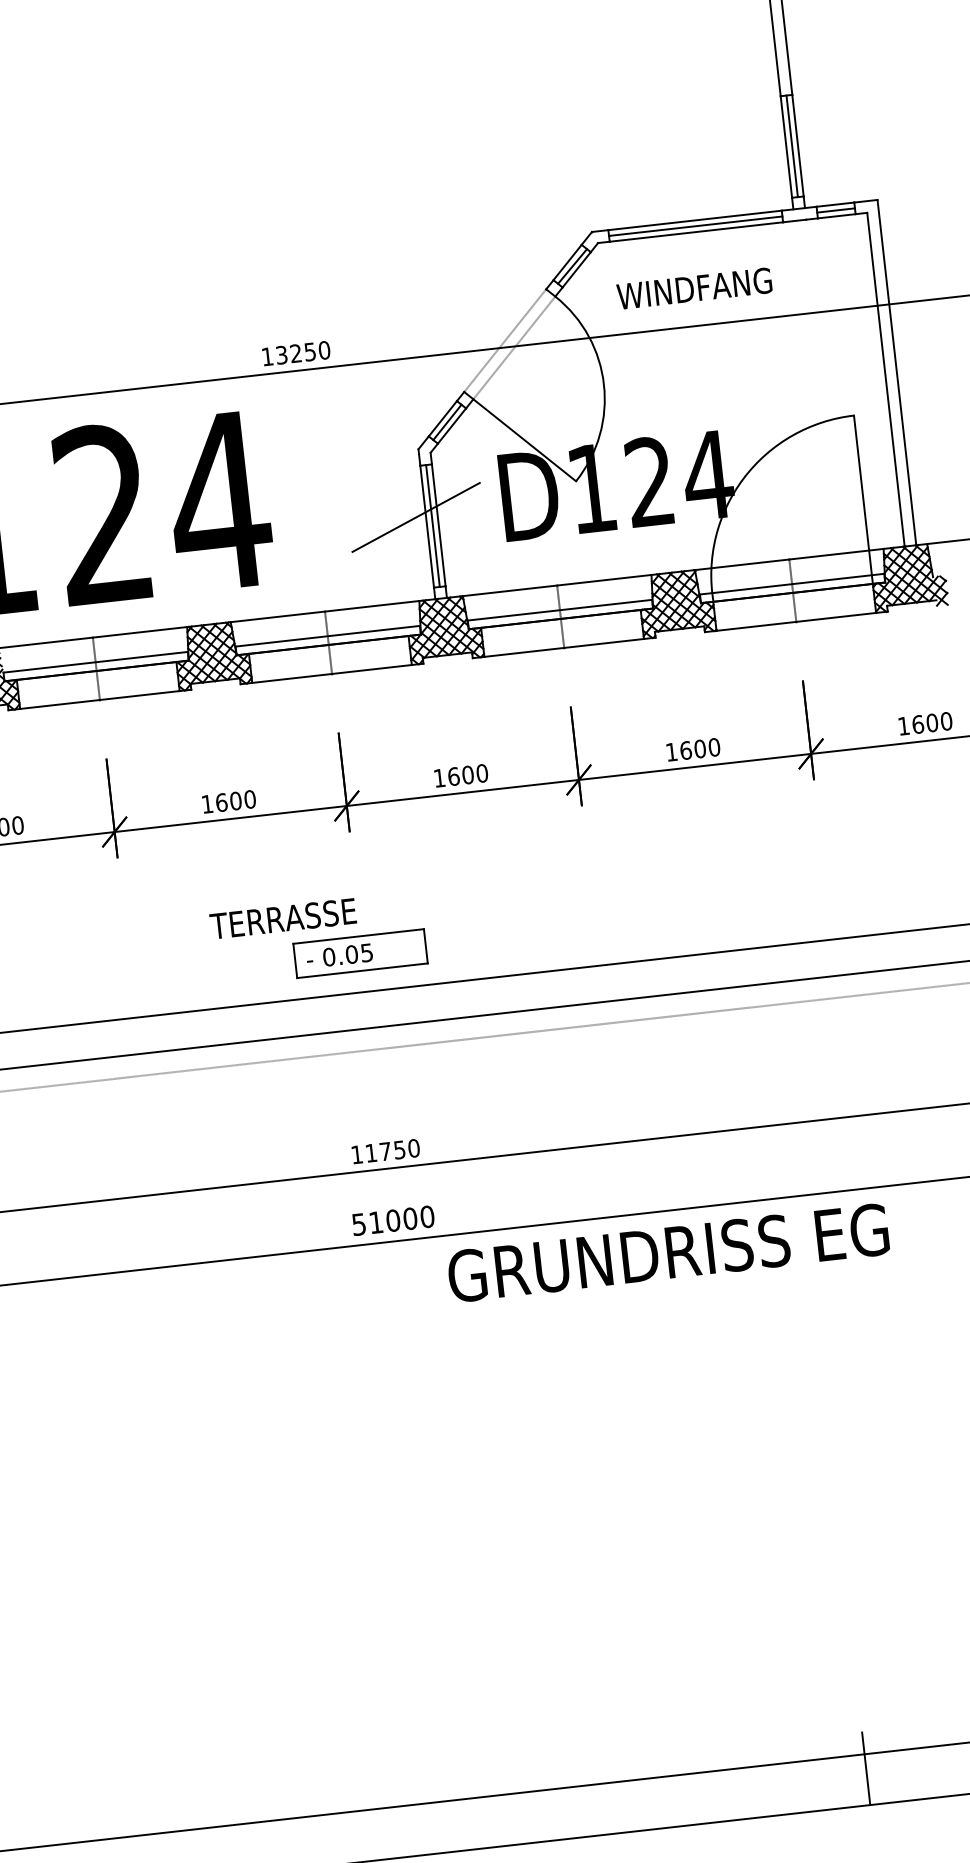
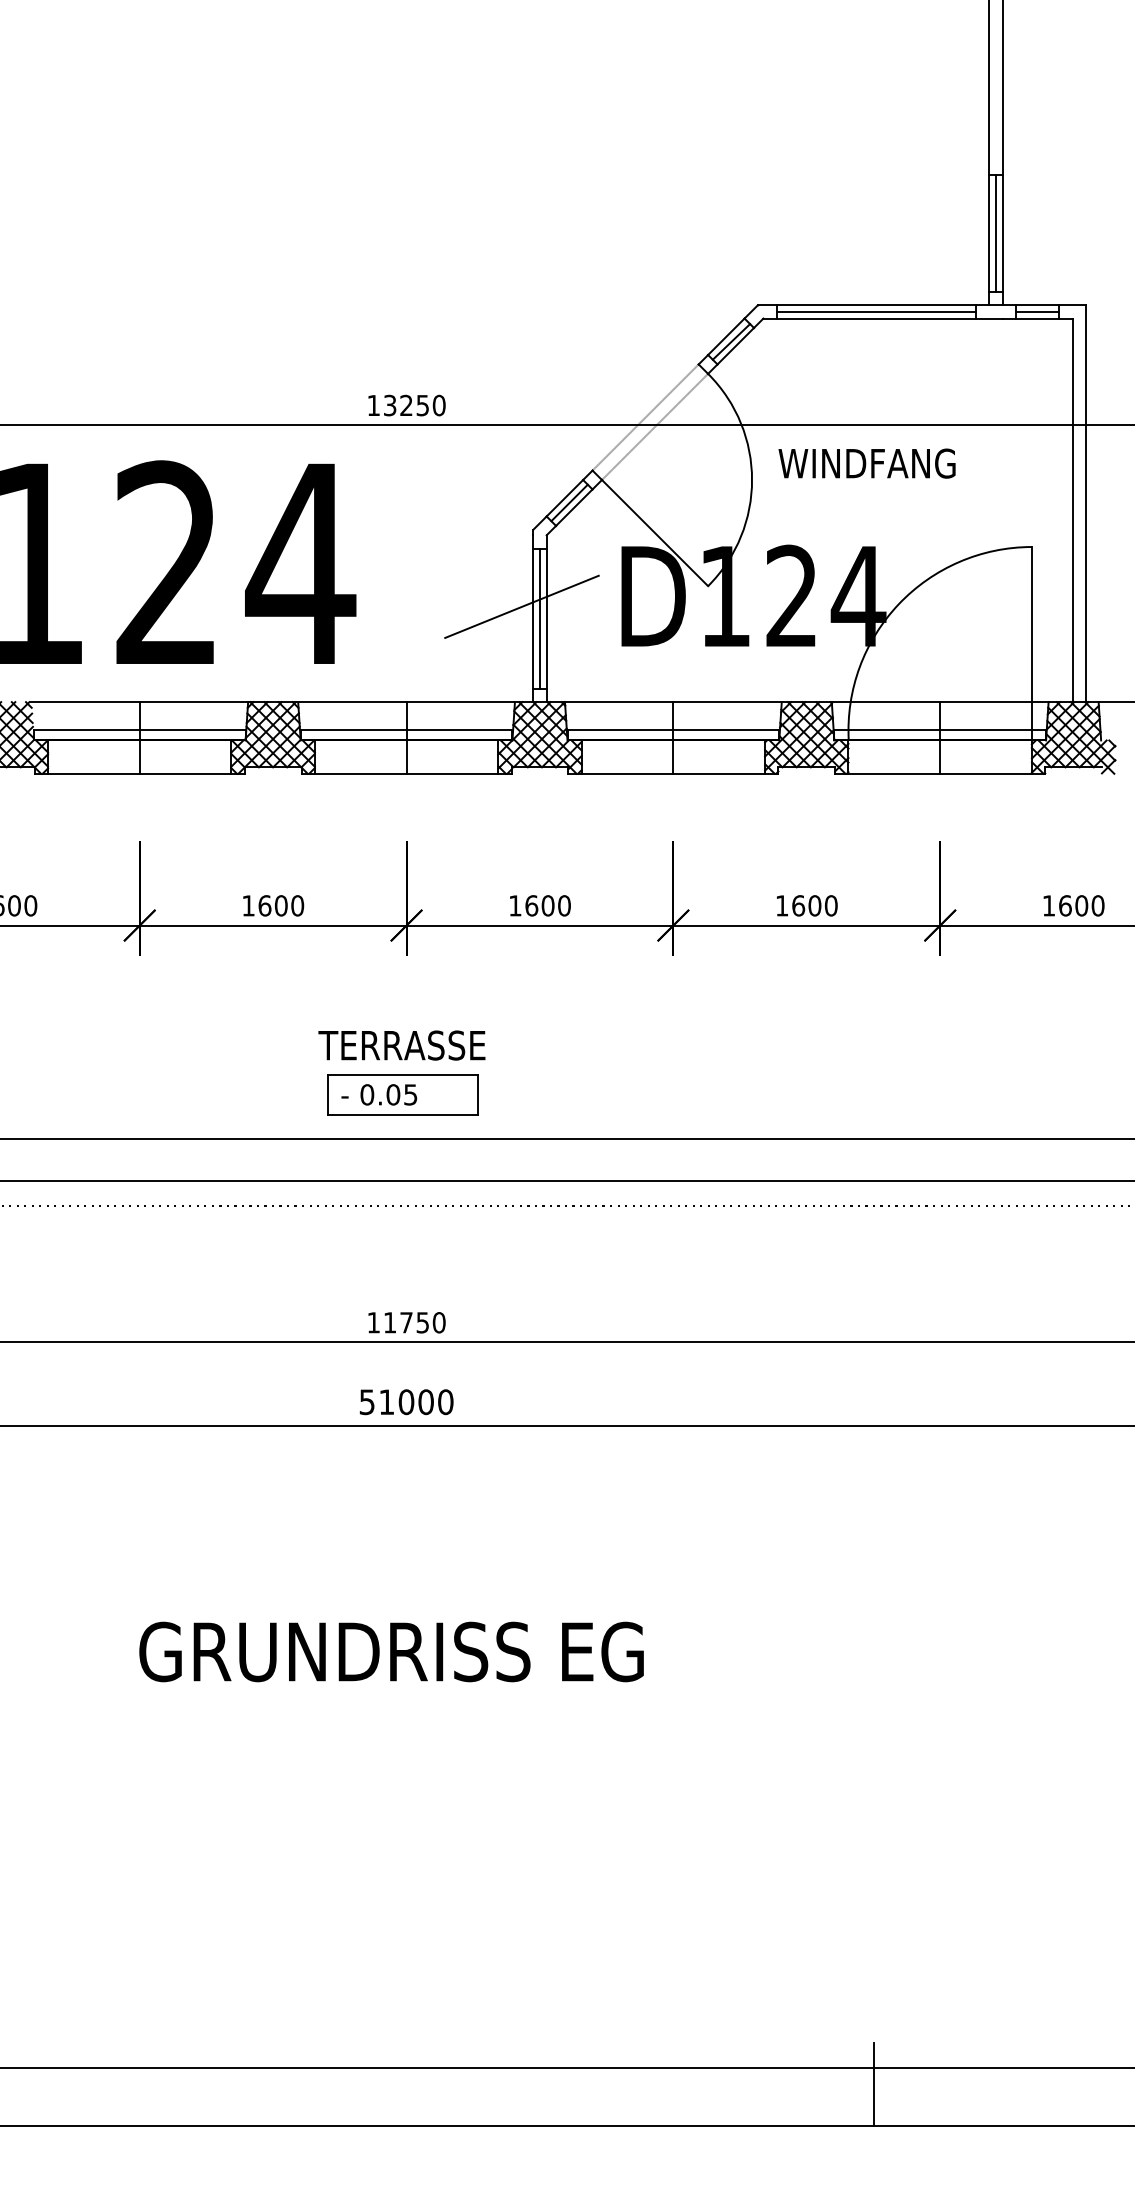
text: (694, 288) -> (866, 463), moved
text: (282, 918) -> (401, 1045), moved
text: (668, 1252) -> (391, 1651), moved

